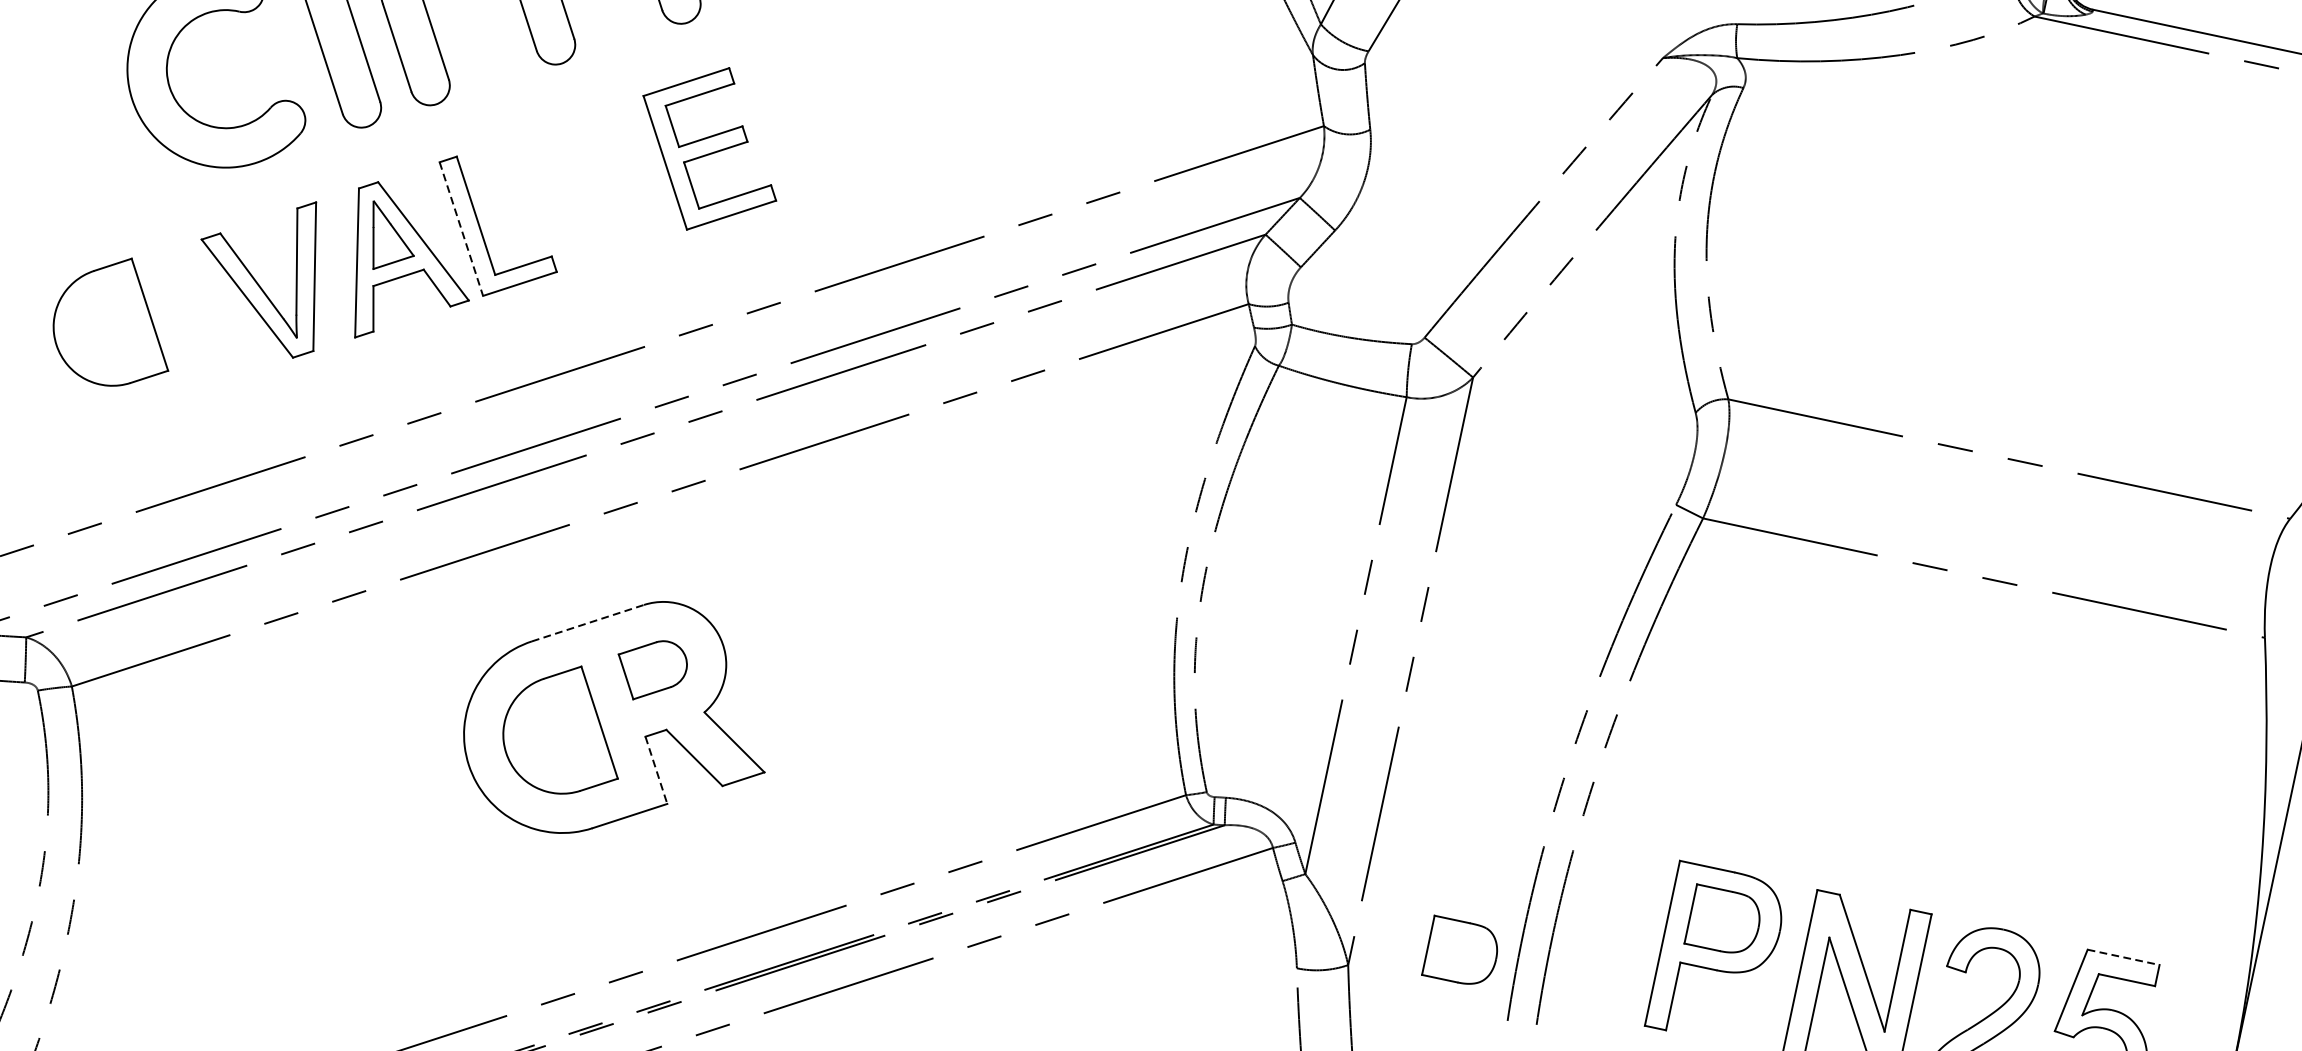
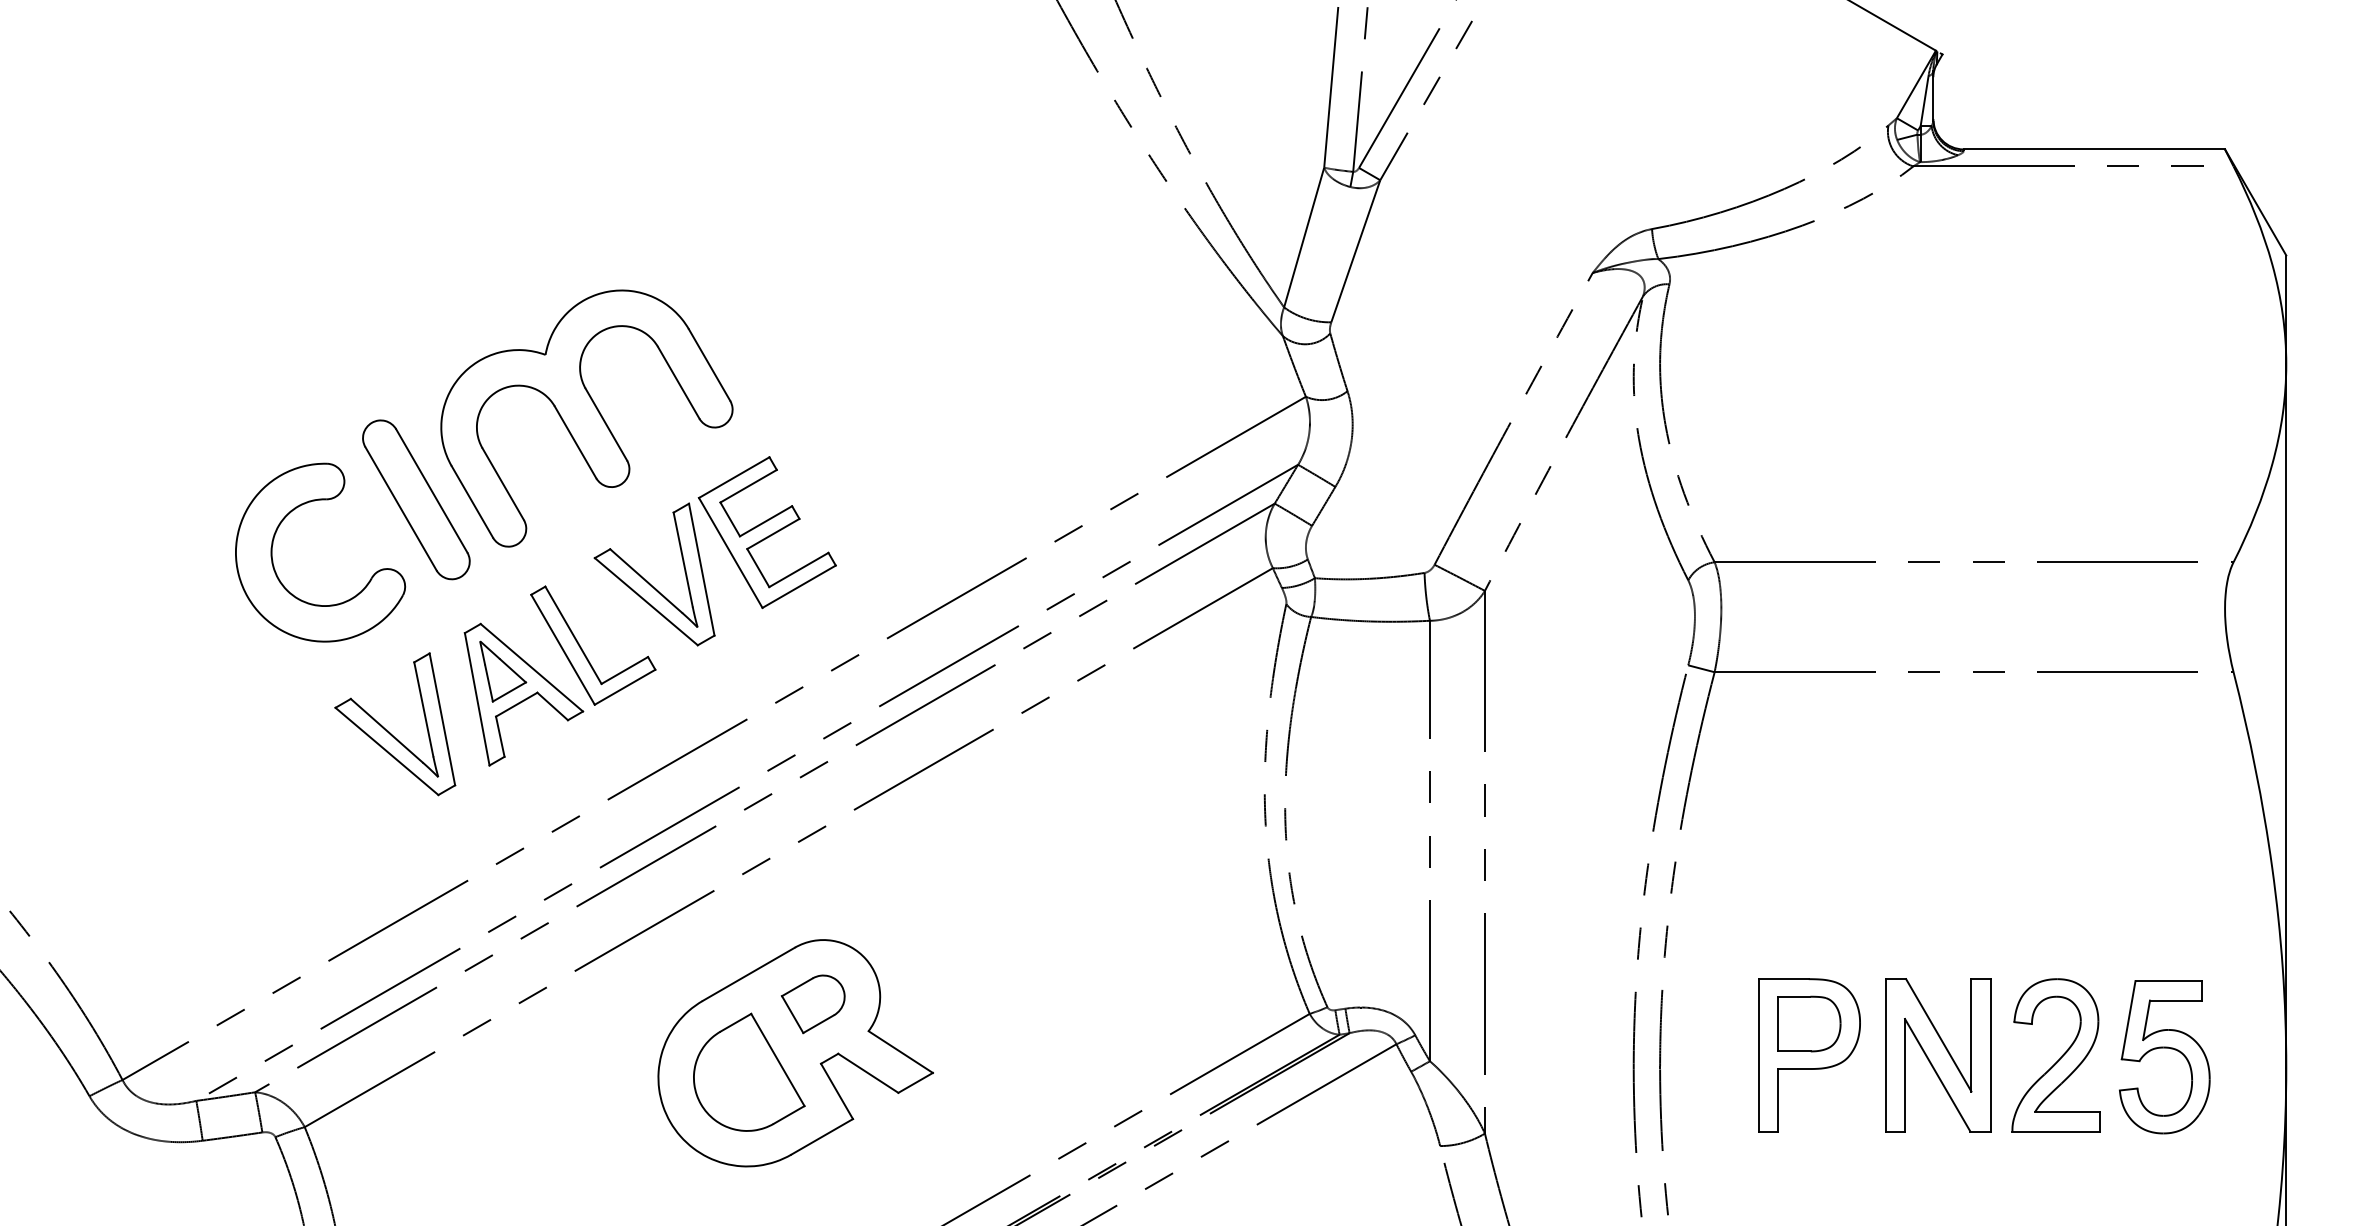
part: (568, 173) -> (647, 580), added
line: (461, 229) -> (563, 650), dashed -> solid
part: (116, 320) -> (275, 795), removed
line: (588, 623) -> (749, 974), dashed -> solid
line: (656, 770) -> (837, 1091), dashed -> solid
part: (1462, 951) -> (1583, 1100), removed
line: (2124, 957) -> (2169, 981), dashed -> solid

